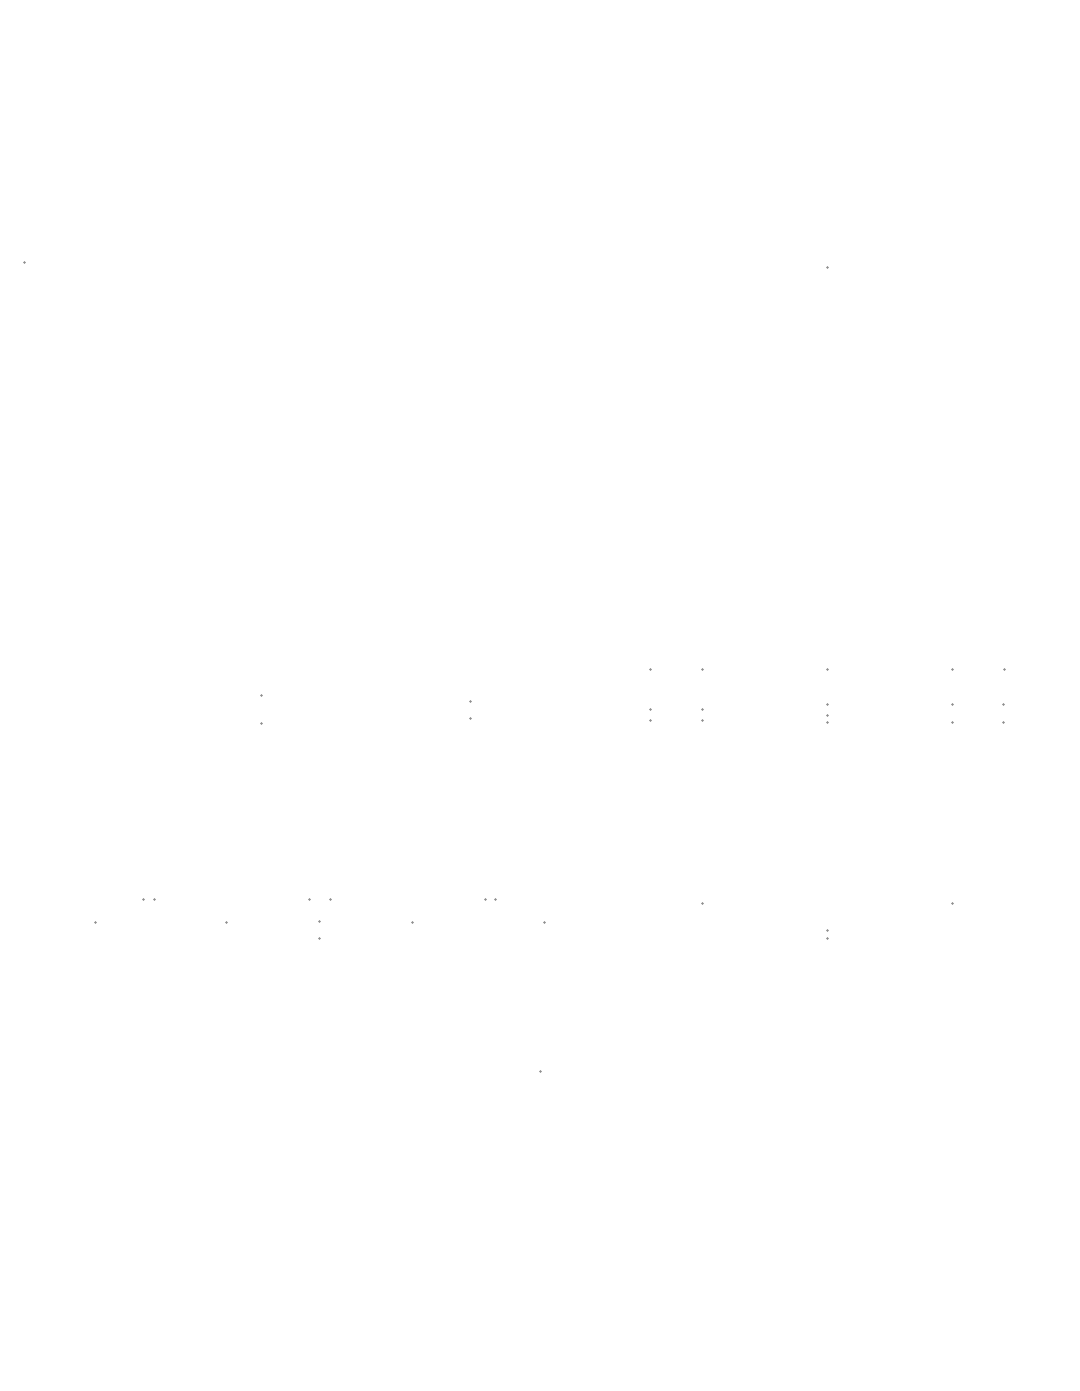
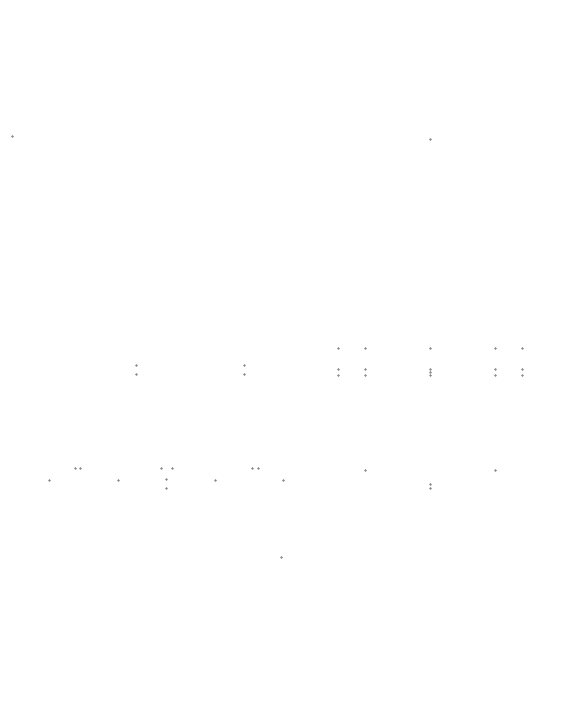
part: (262, 709) -> (136, 369), size x0.62
part: (827, 715) -> (430, 372), size x0.62
part: (952, 715) -> (495, 372), size x0.62
part: (1004, 715) -> (522, 372), size x0.62

